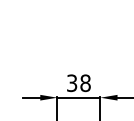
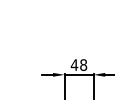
text: (72, 82) -> (74, 64), 38 -> 48

